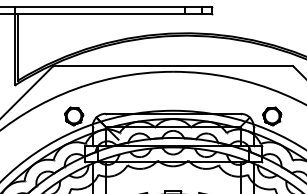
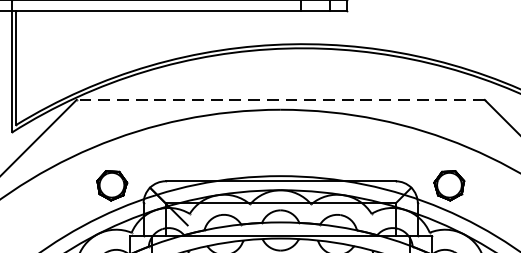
line: (173, 66) -> (281, 100), solid -> dashed

